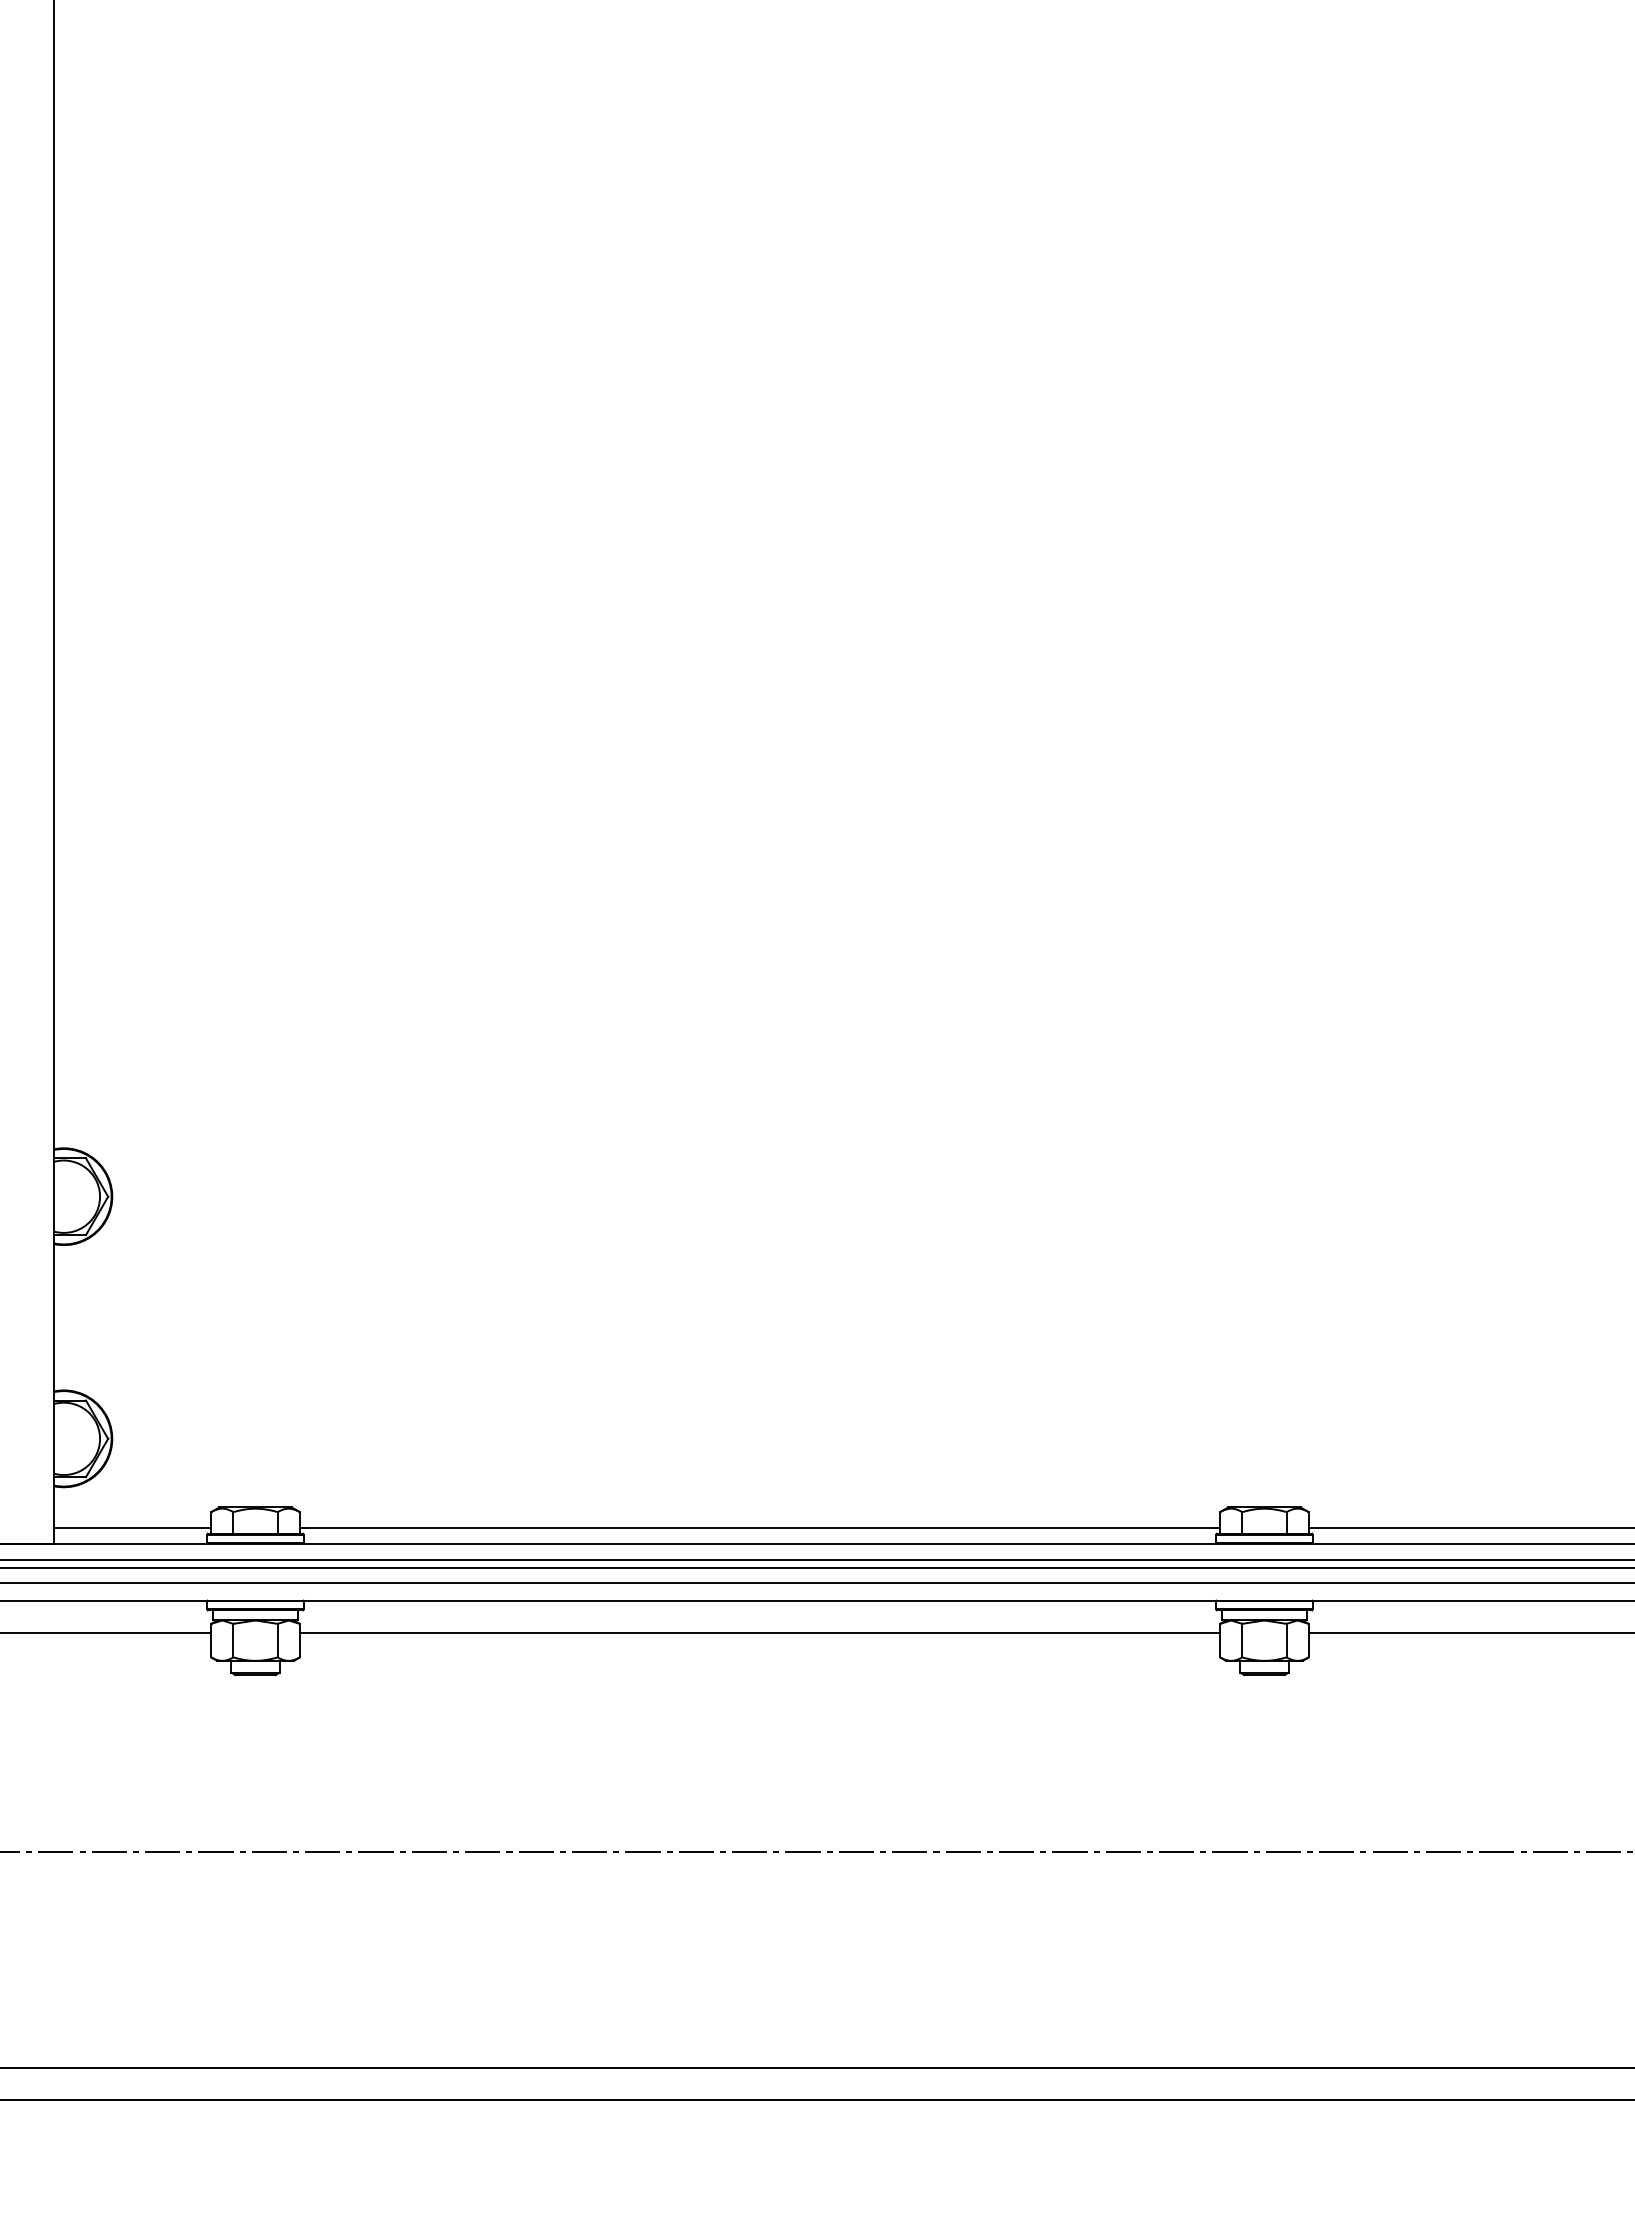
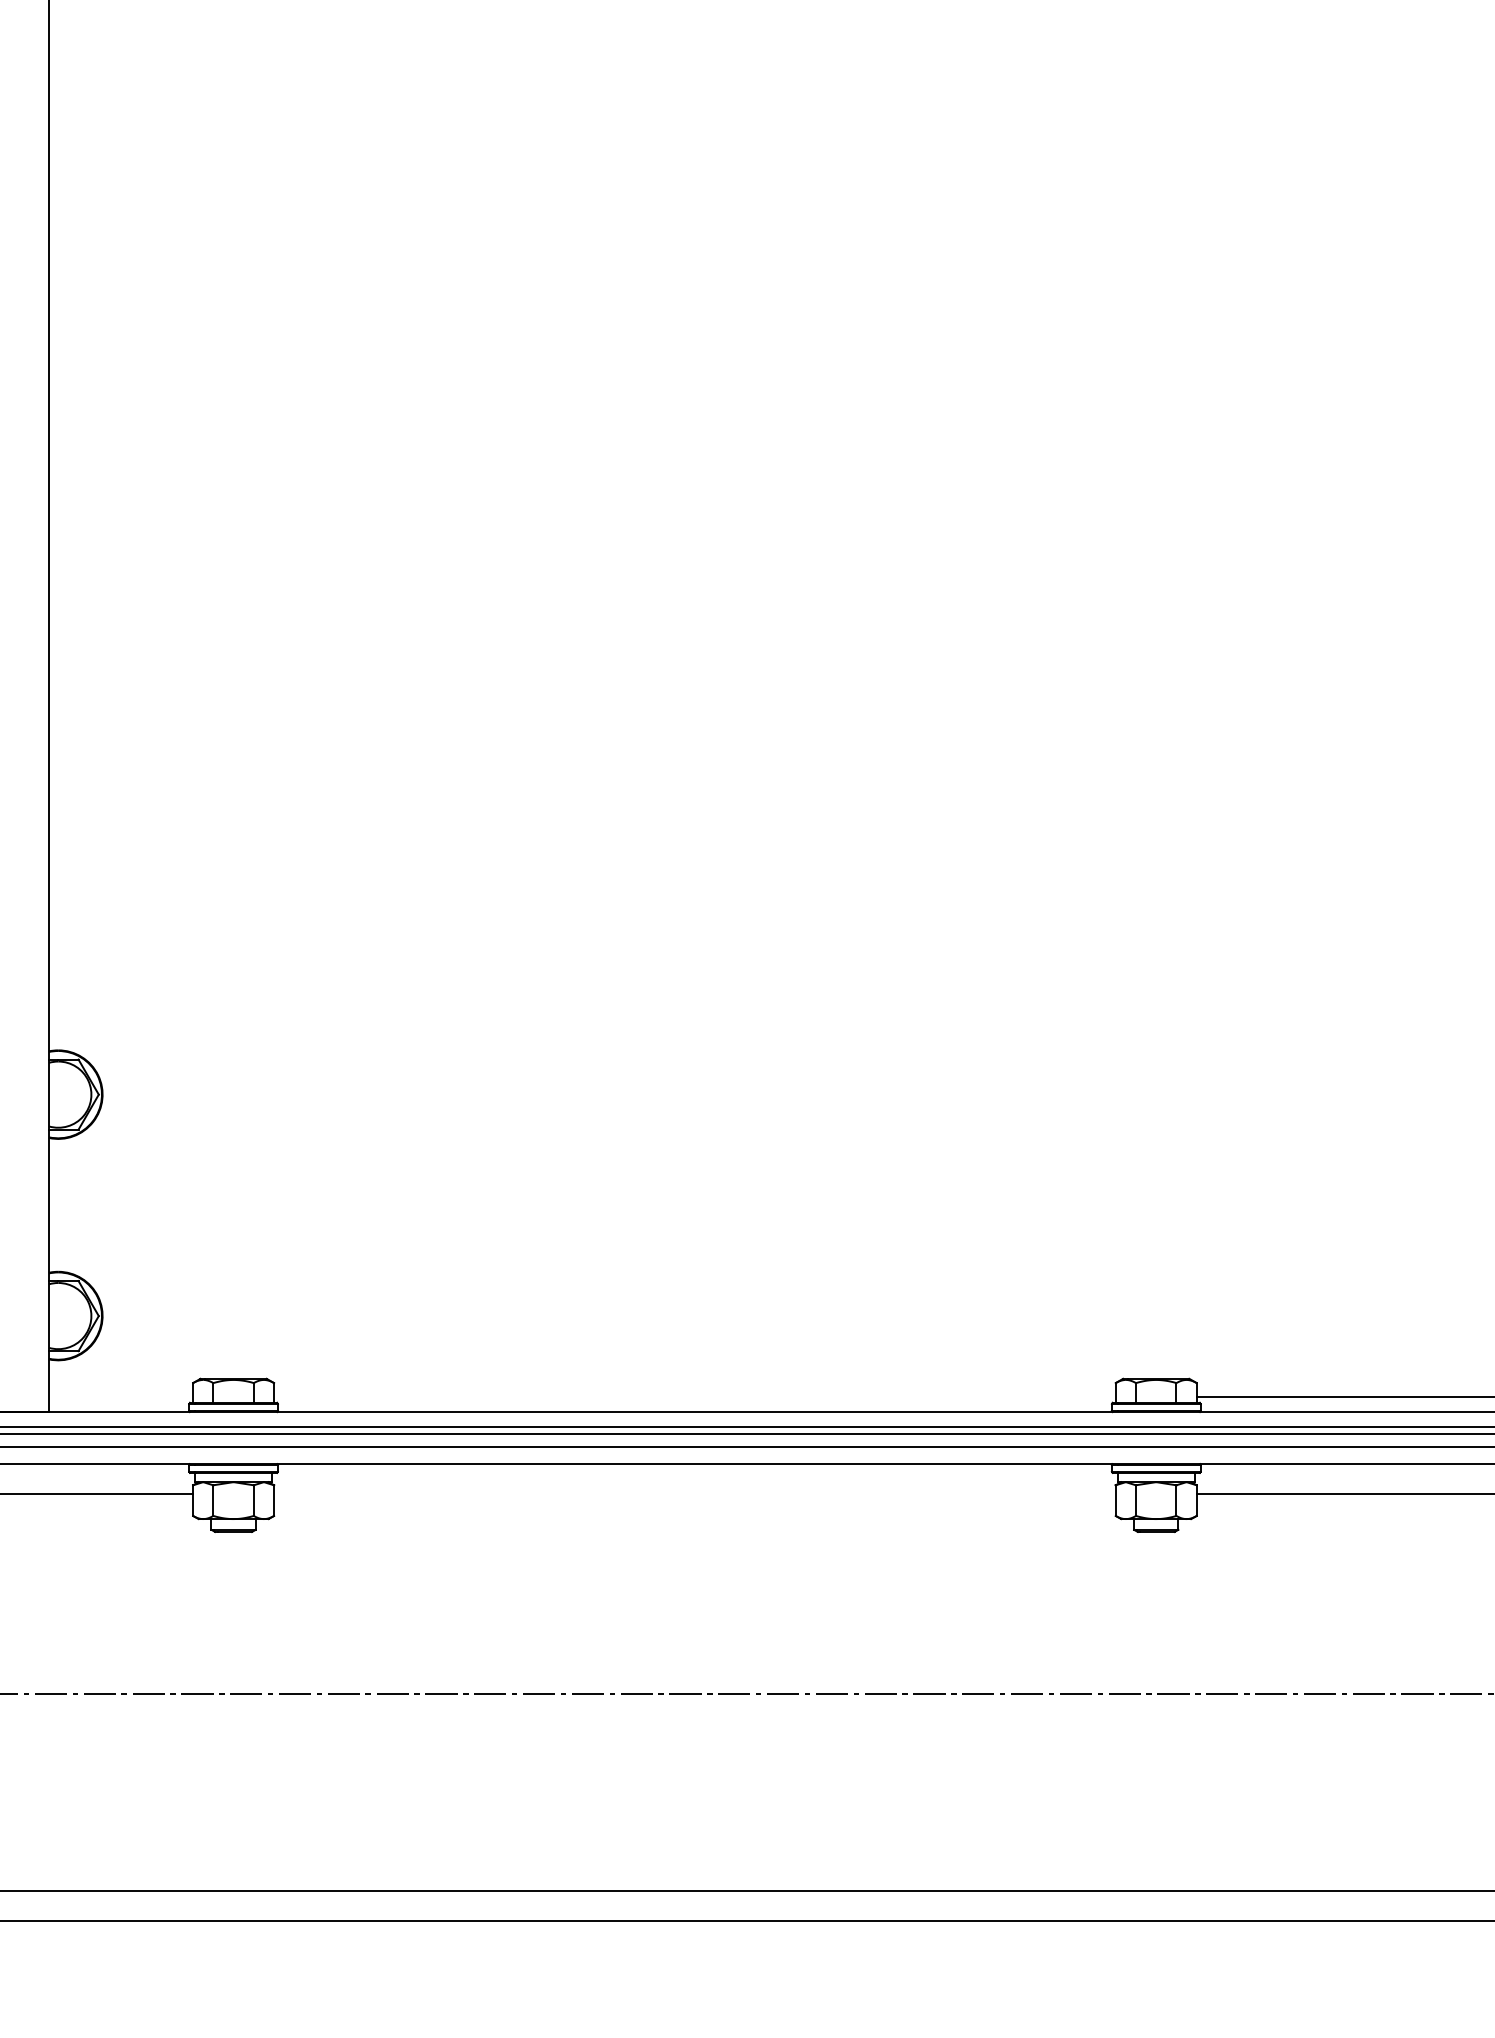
line: (132, 1527) -> (121, 1397), removed
line: (759, 1527) -> (694, 1397), removed
line: (759, 1632) -> (694, 1493), removed

